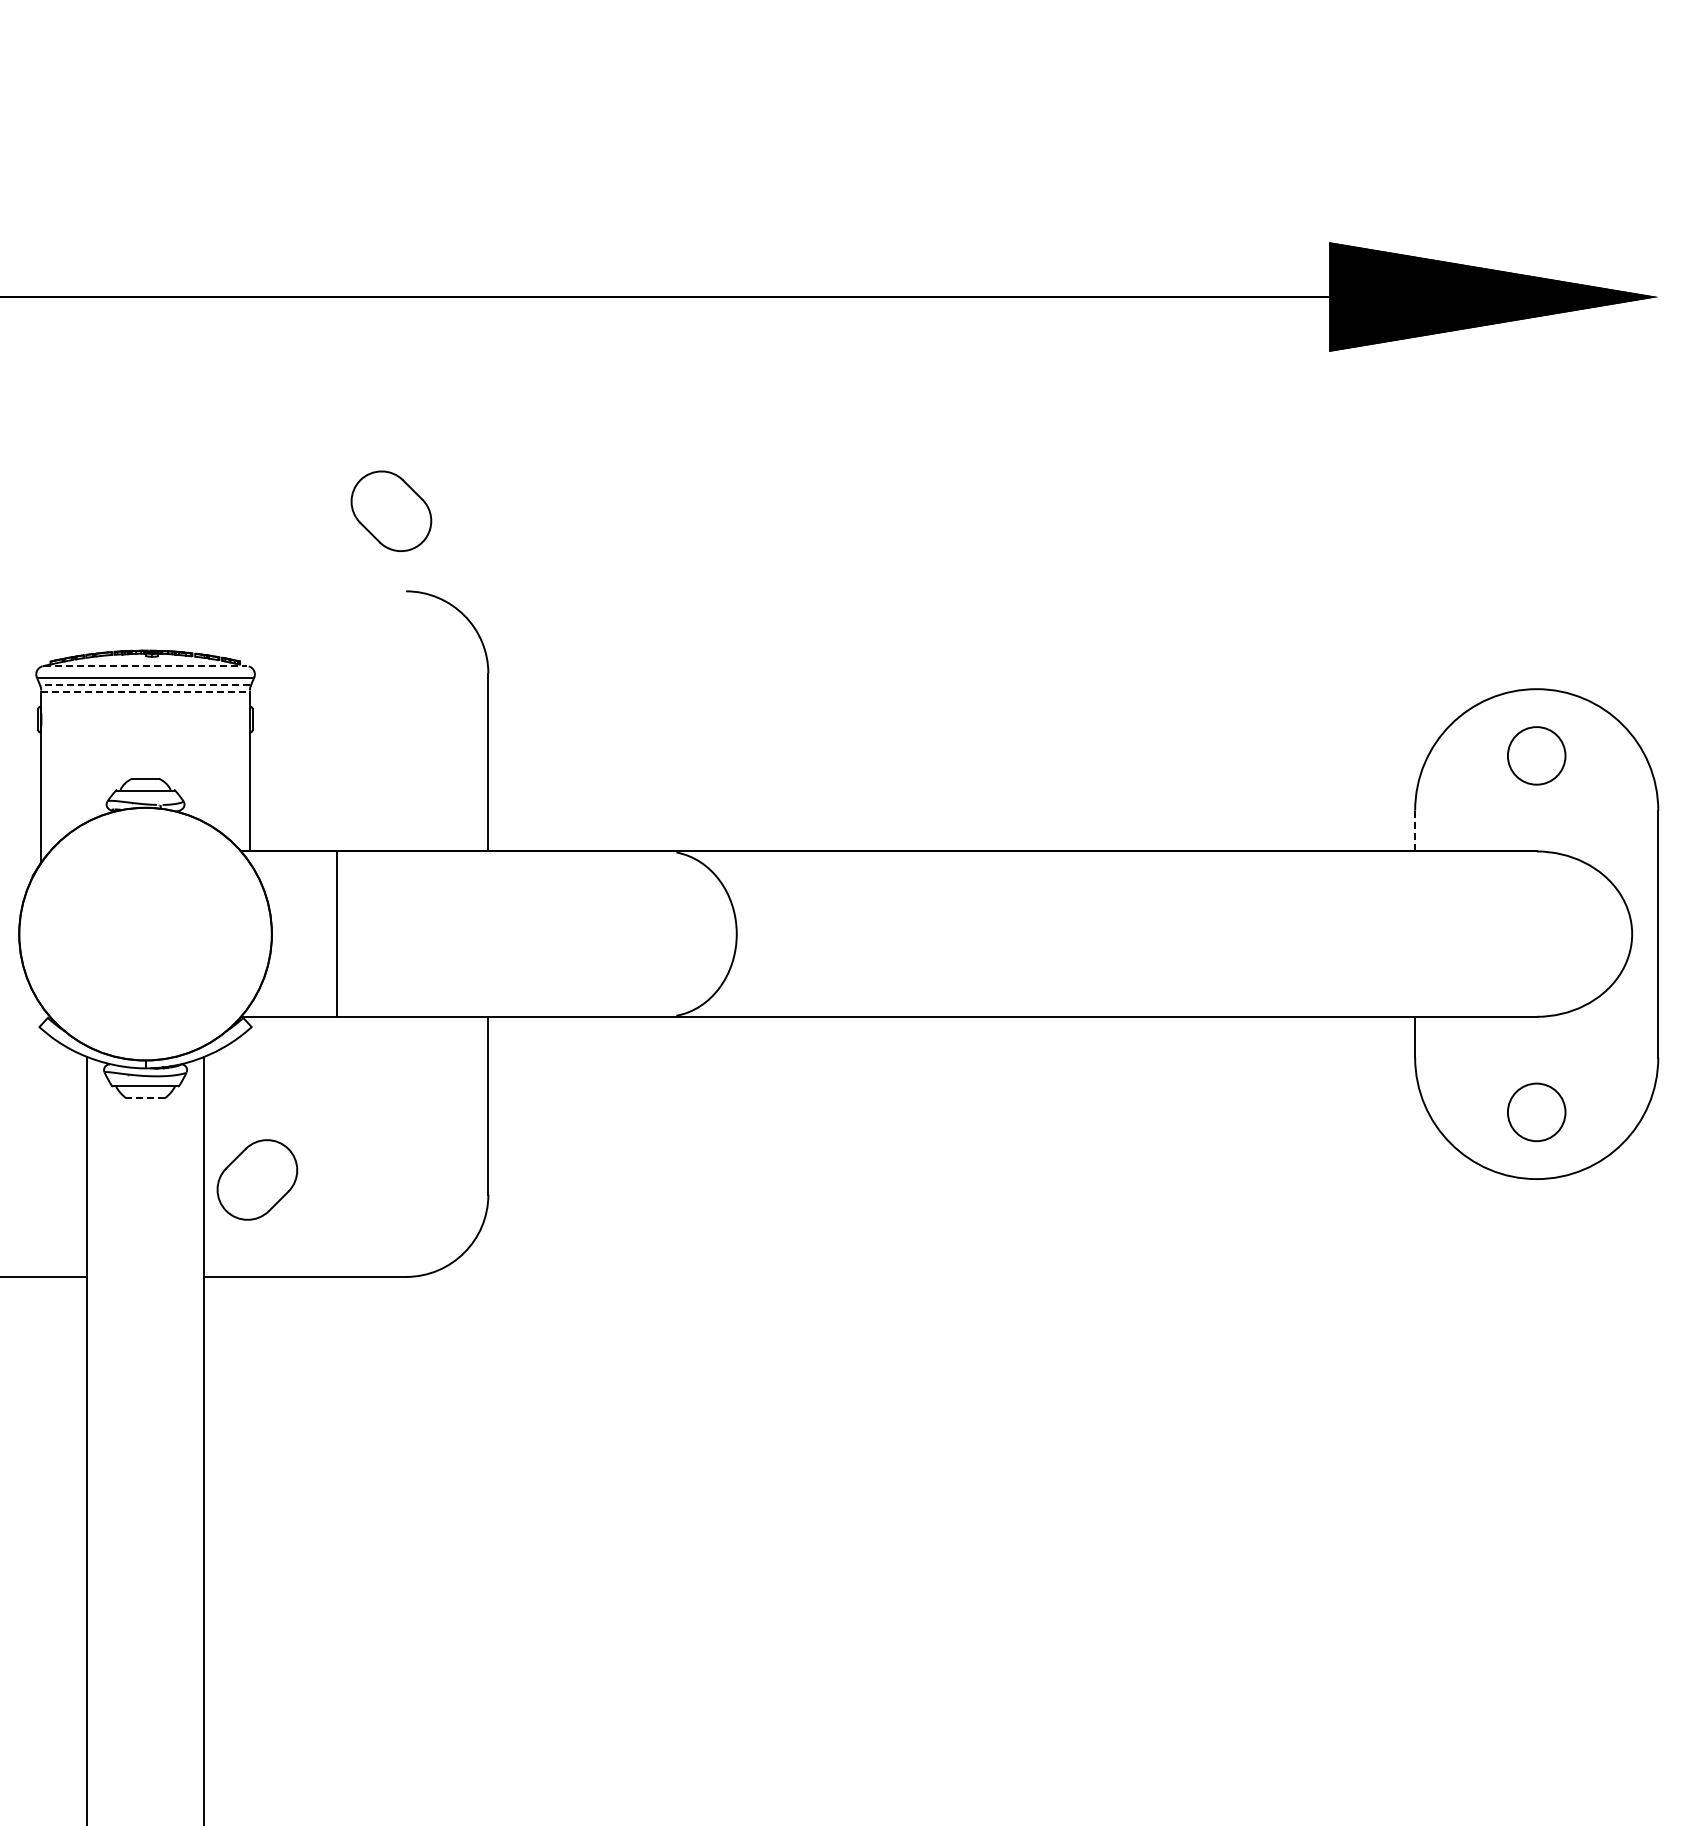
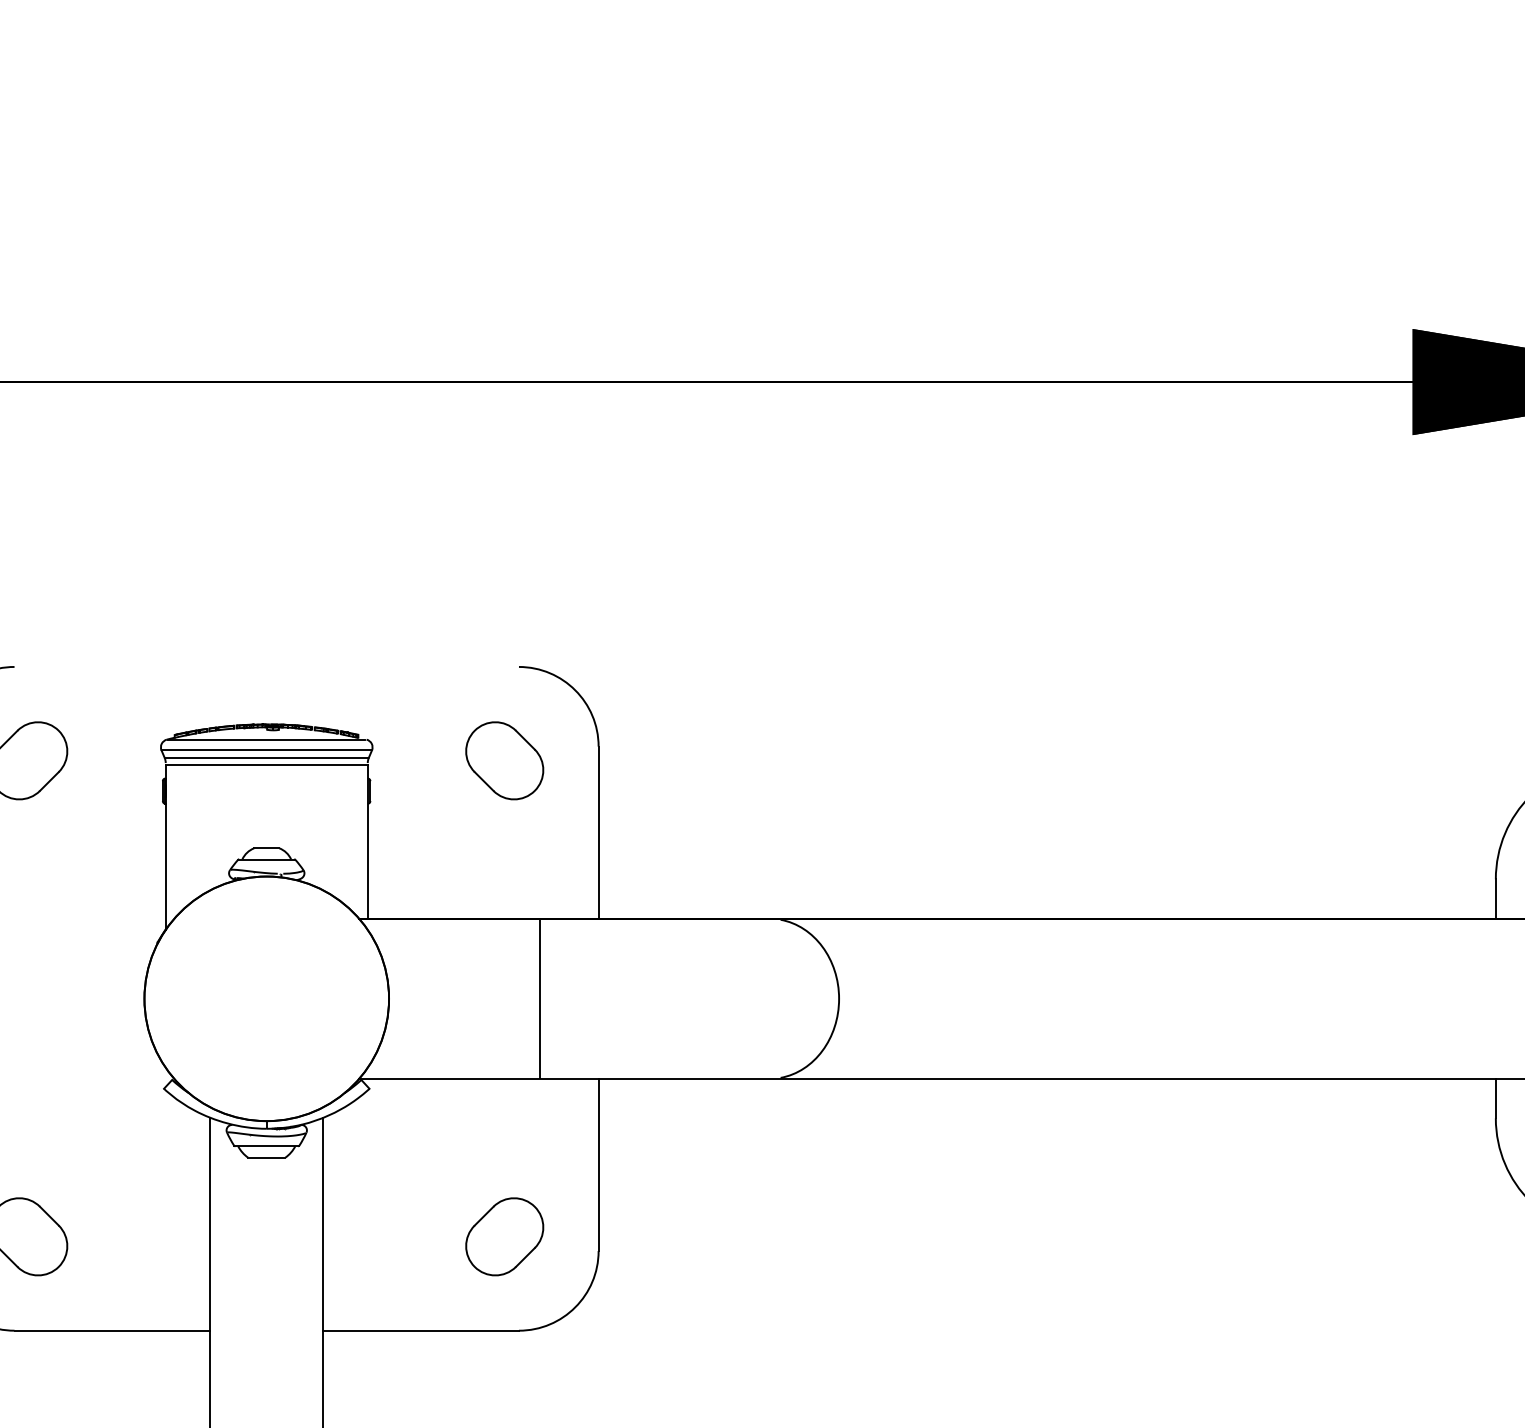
part: (391, 510) -> (504, 760), moved
line: (145, 666) -> (266, 739), dashed -> solid
line: (145, 685) -> (266, 758), dashed -> solid
line: (146, 692) -> (267, 764), dashed -> solid
line: (1415, 830) -> (1496, 898), dashed -> solid
line: (336, 933) -> (539, 998), moved
line: (145, 1098) -> (266, 1157), dashed -> solid
part: (257, 1179) -> (504, 1236), moved

